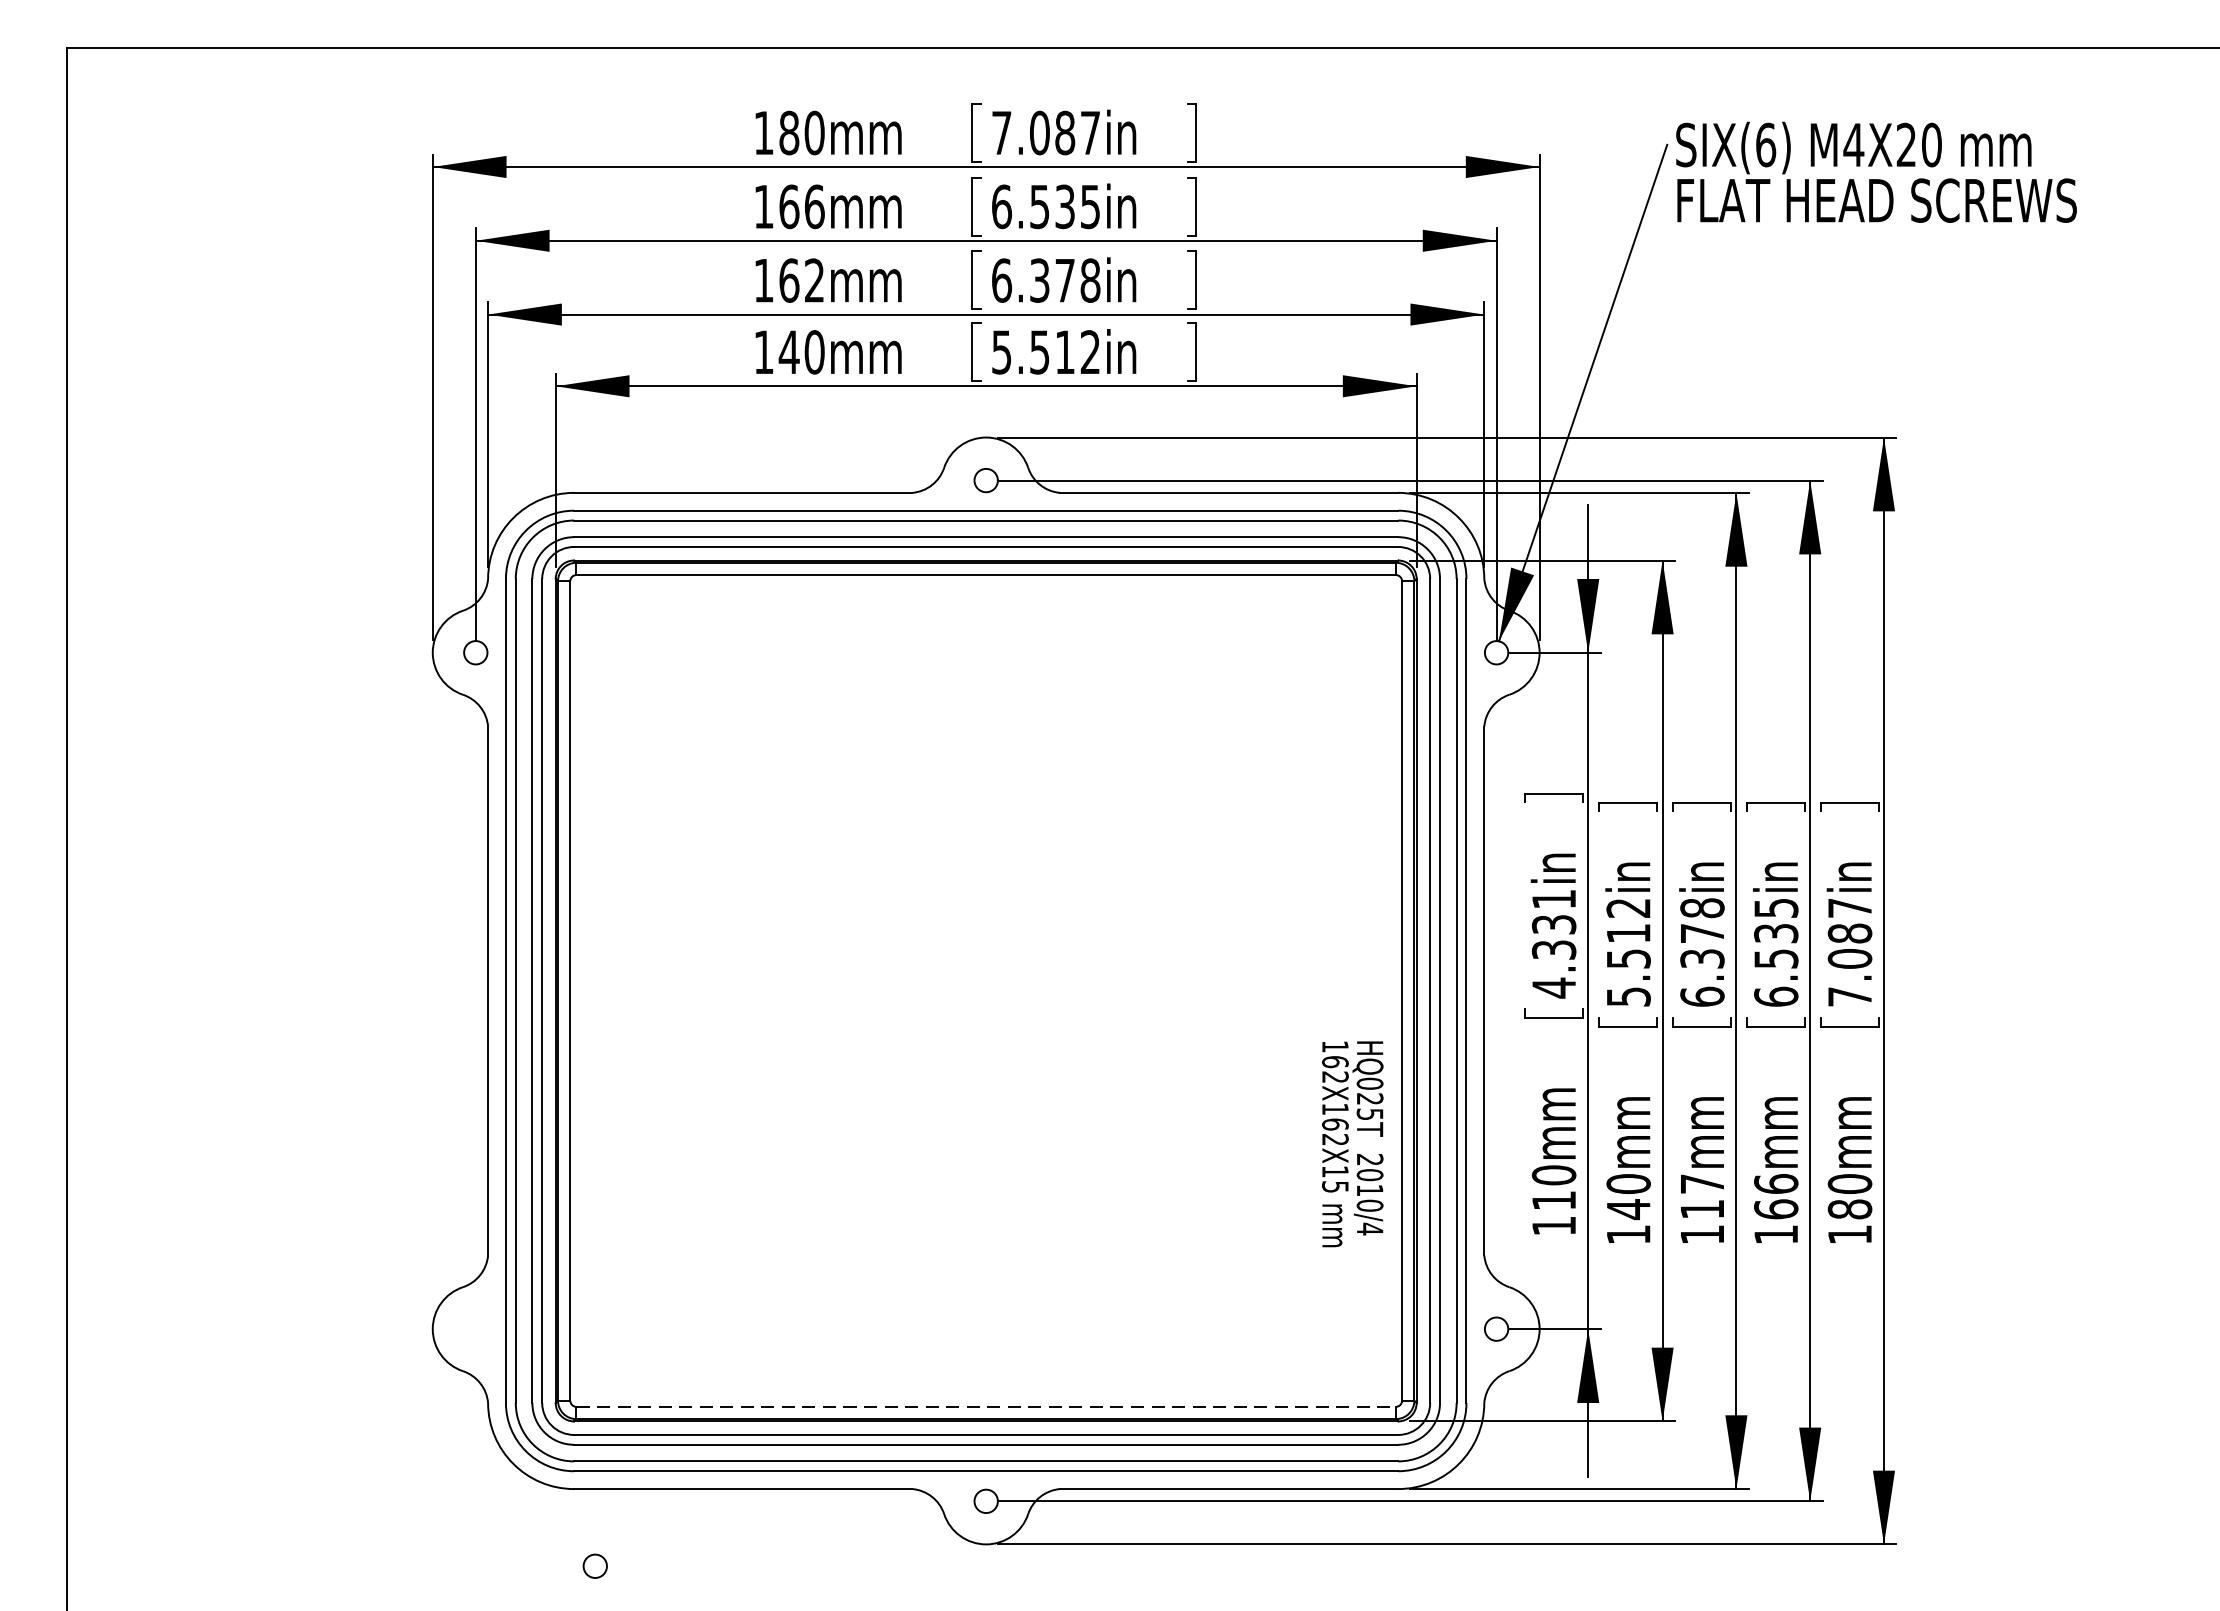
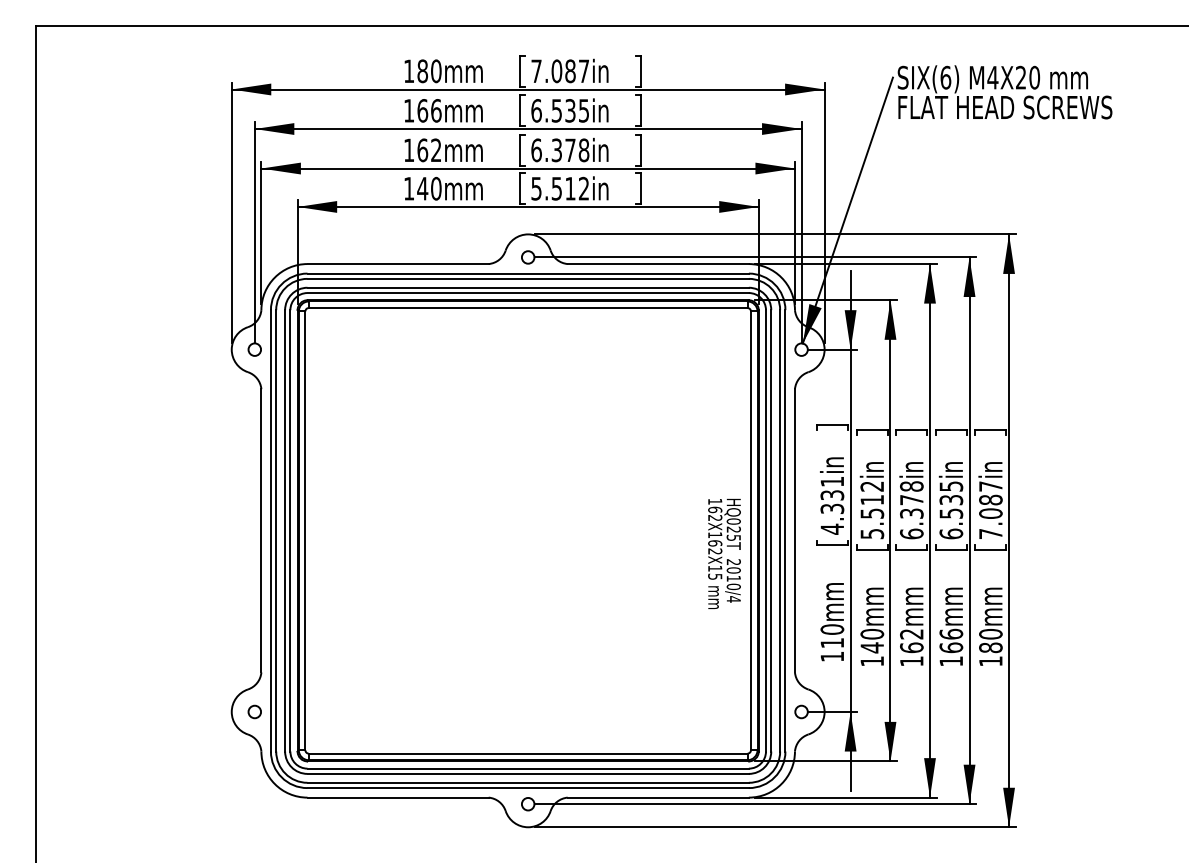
text: (1352, 1143) -> (724, 553), moved
text: (1701, 1197) -> (911, 641), 117mm -> 162mm
line: (986, 1406) -> (528, 753), dashed -> solid
circle: (594, 1565) -> (254, 711), moved

